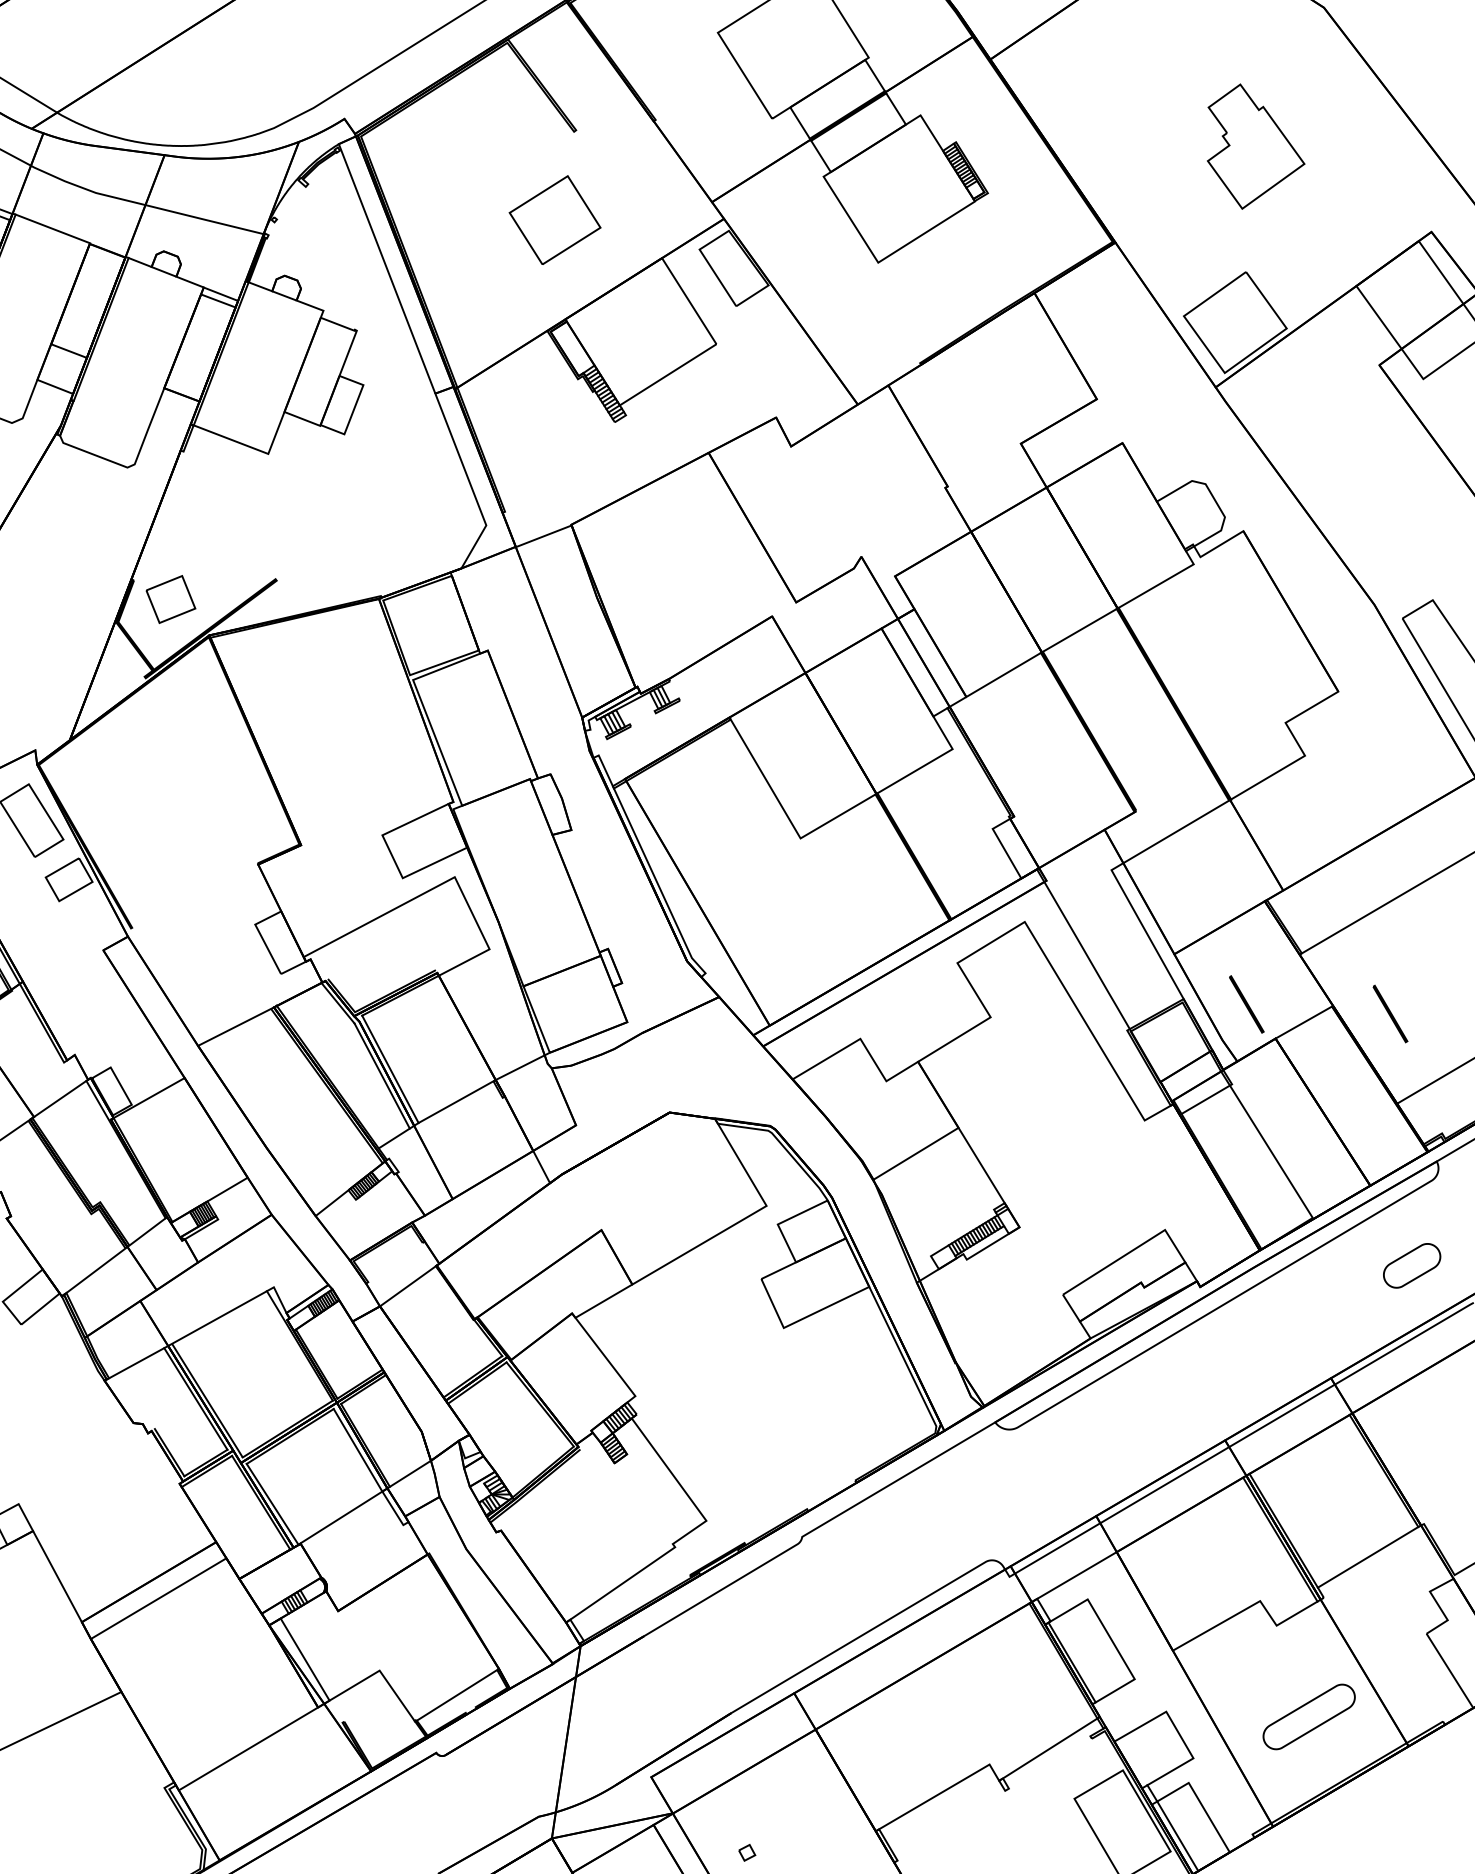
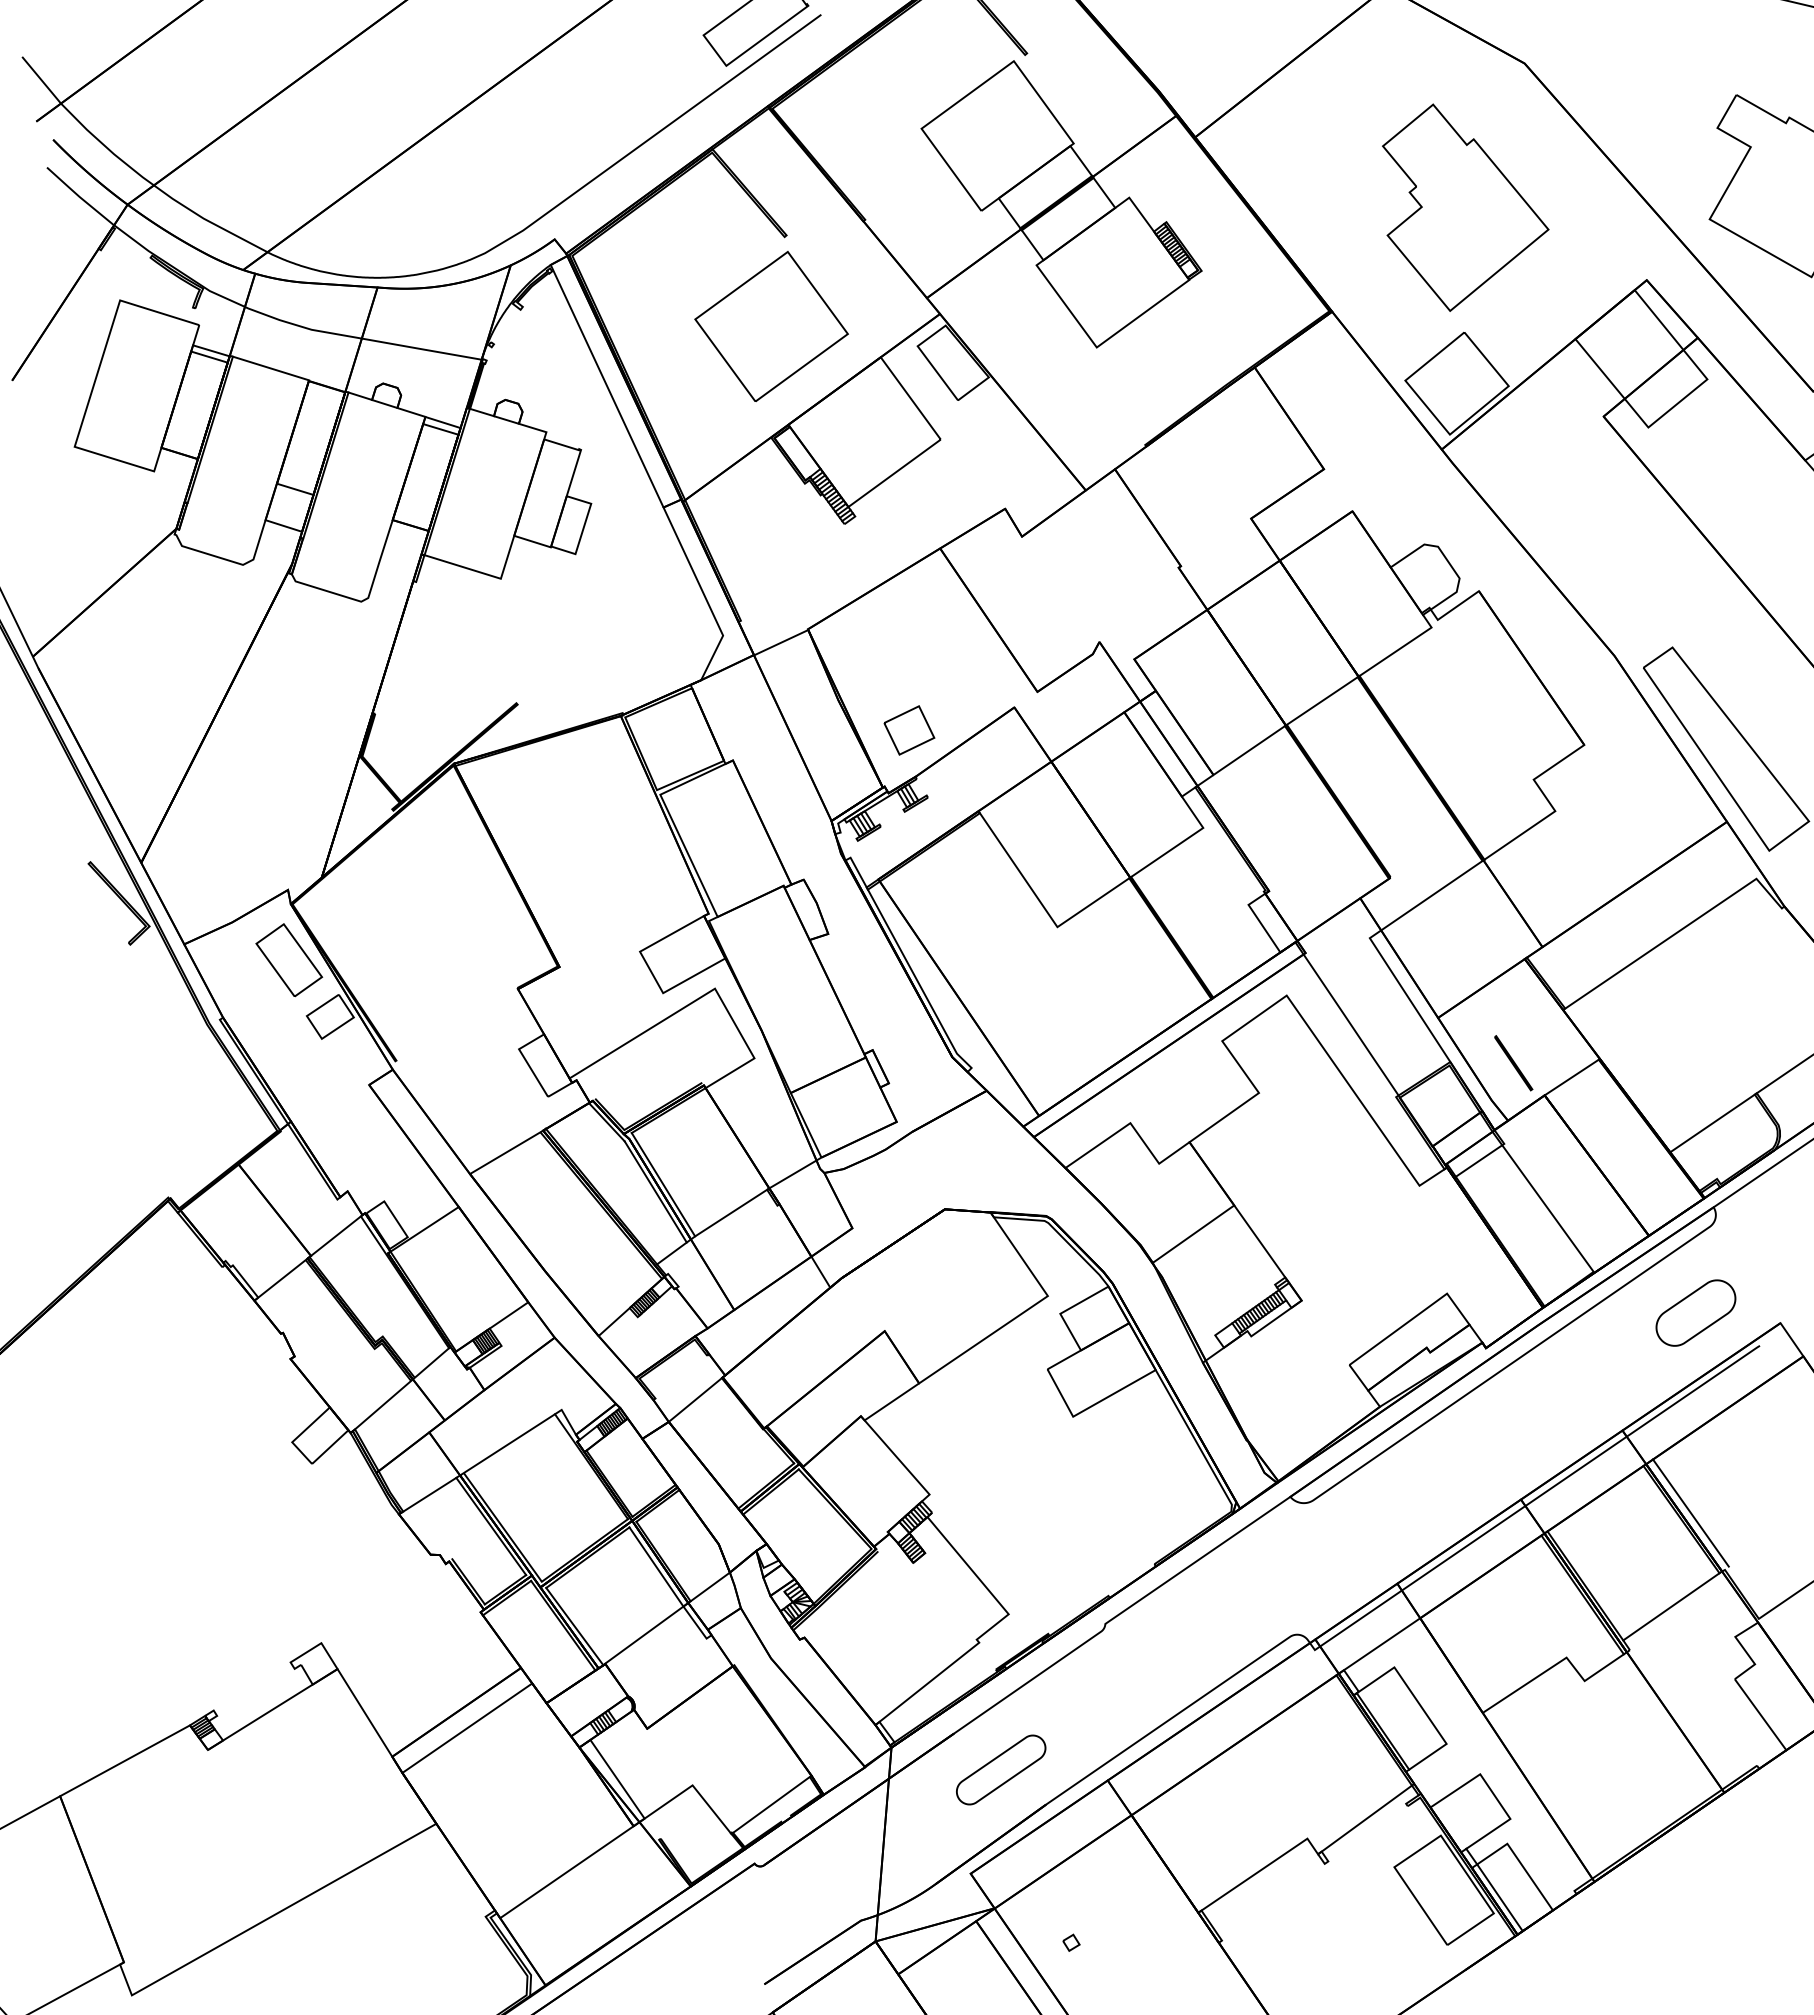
part: (1255, 147) -> (1465, 207), size x1.67
part: (555, 220) -> (771, 326), size x1.67
part: (171, 599) -> (909, 730), moved
line: (1390, 1014) -> (1657, 1063), removed
part: (1411, 1265) -> (1695, 1312), size x1.43
line: (1393, 1464) -> (1690, 1512), added
part: (1309, 1716) -> (1001, 1769), moved

